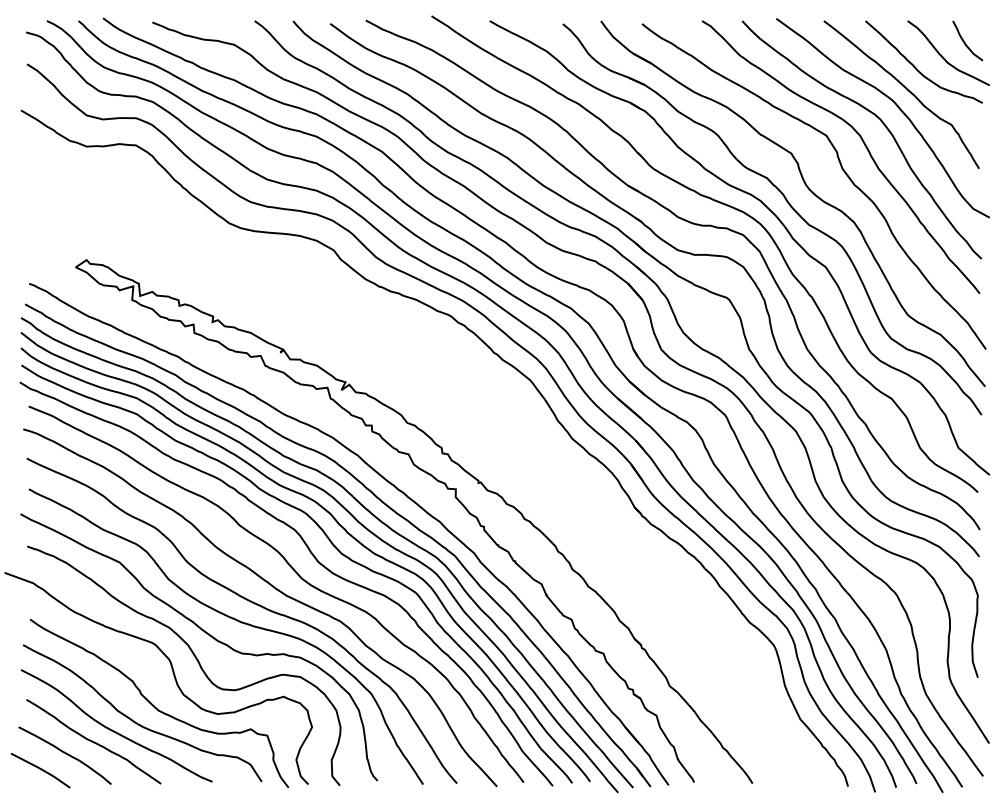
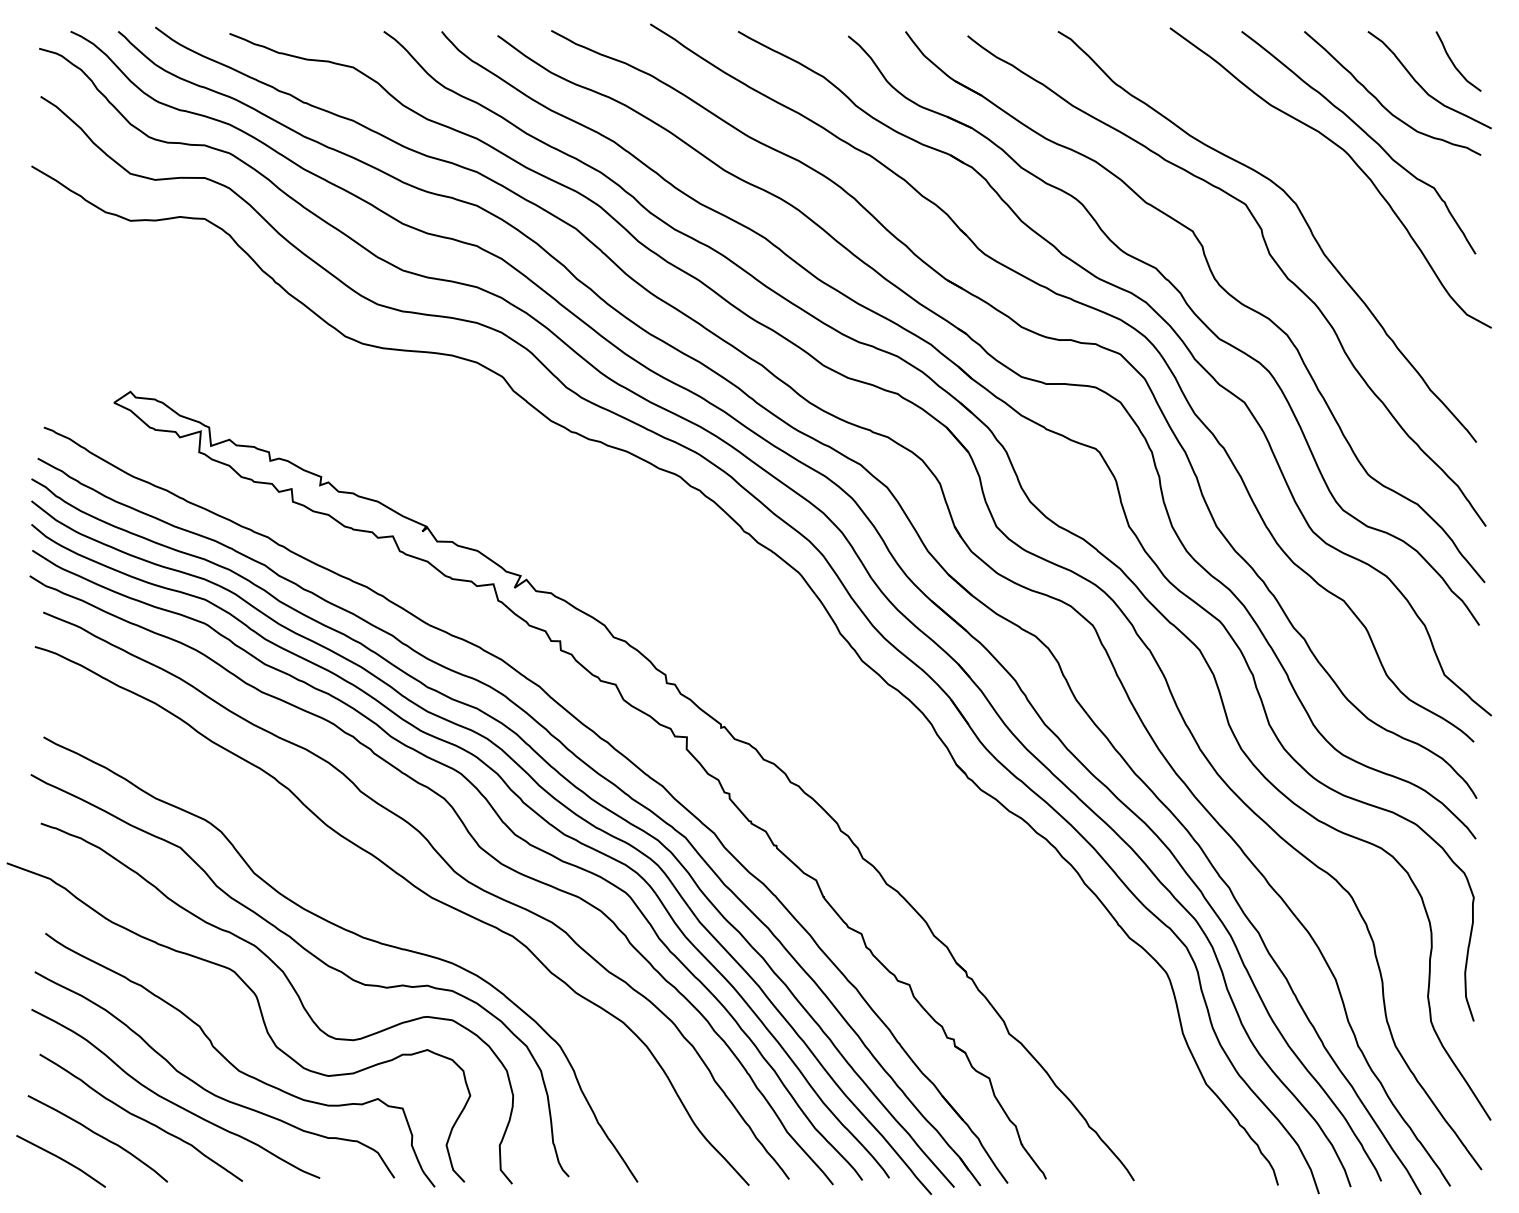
curve: (883, 125) -> (1331, 189), removed
curve: (250, 602) -> (377, 907), removed

